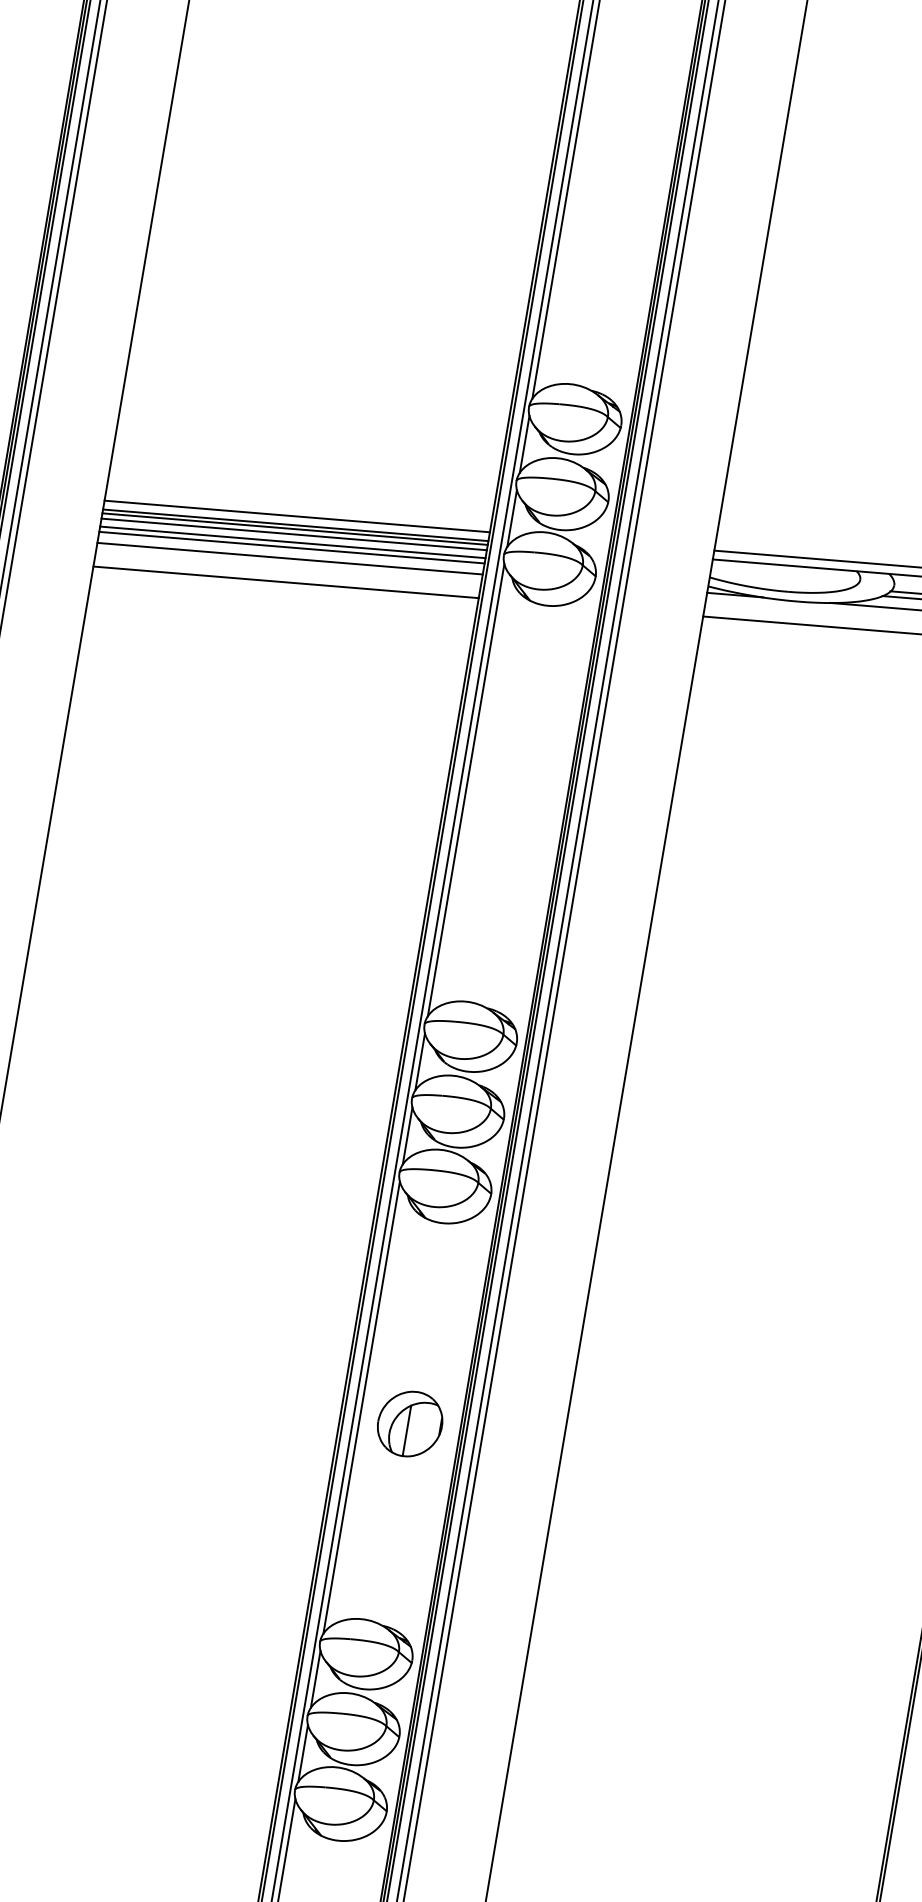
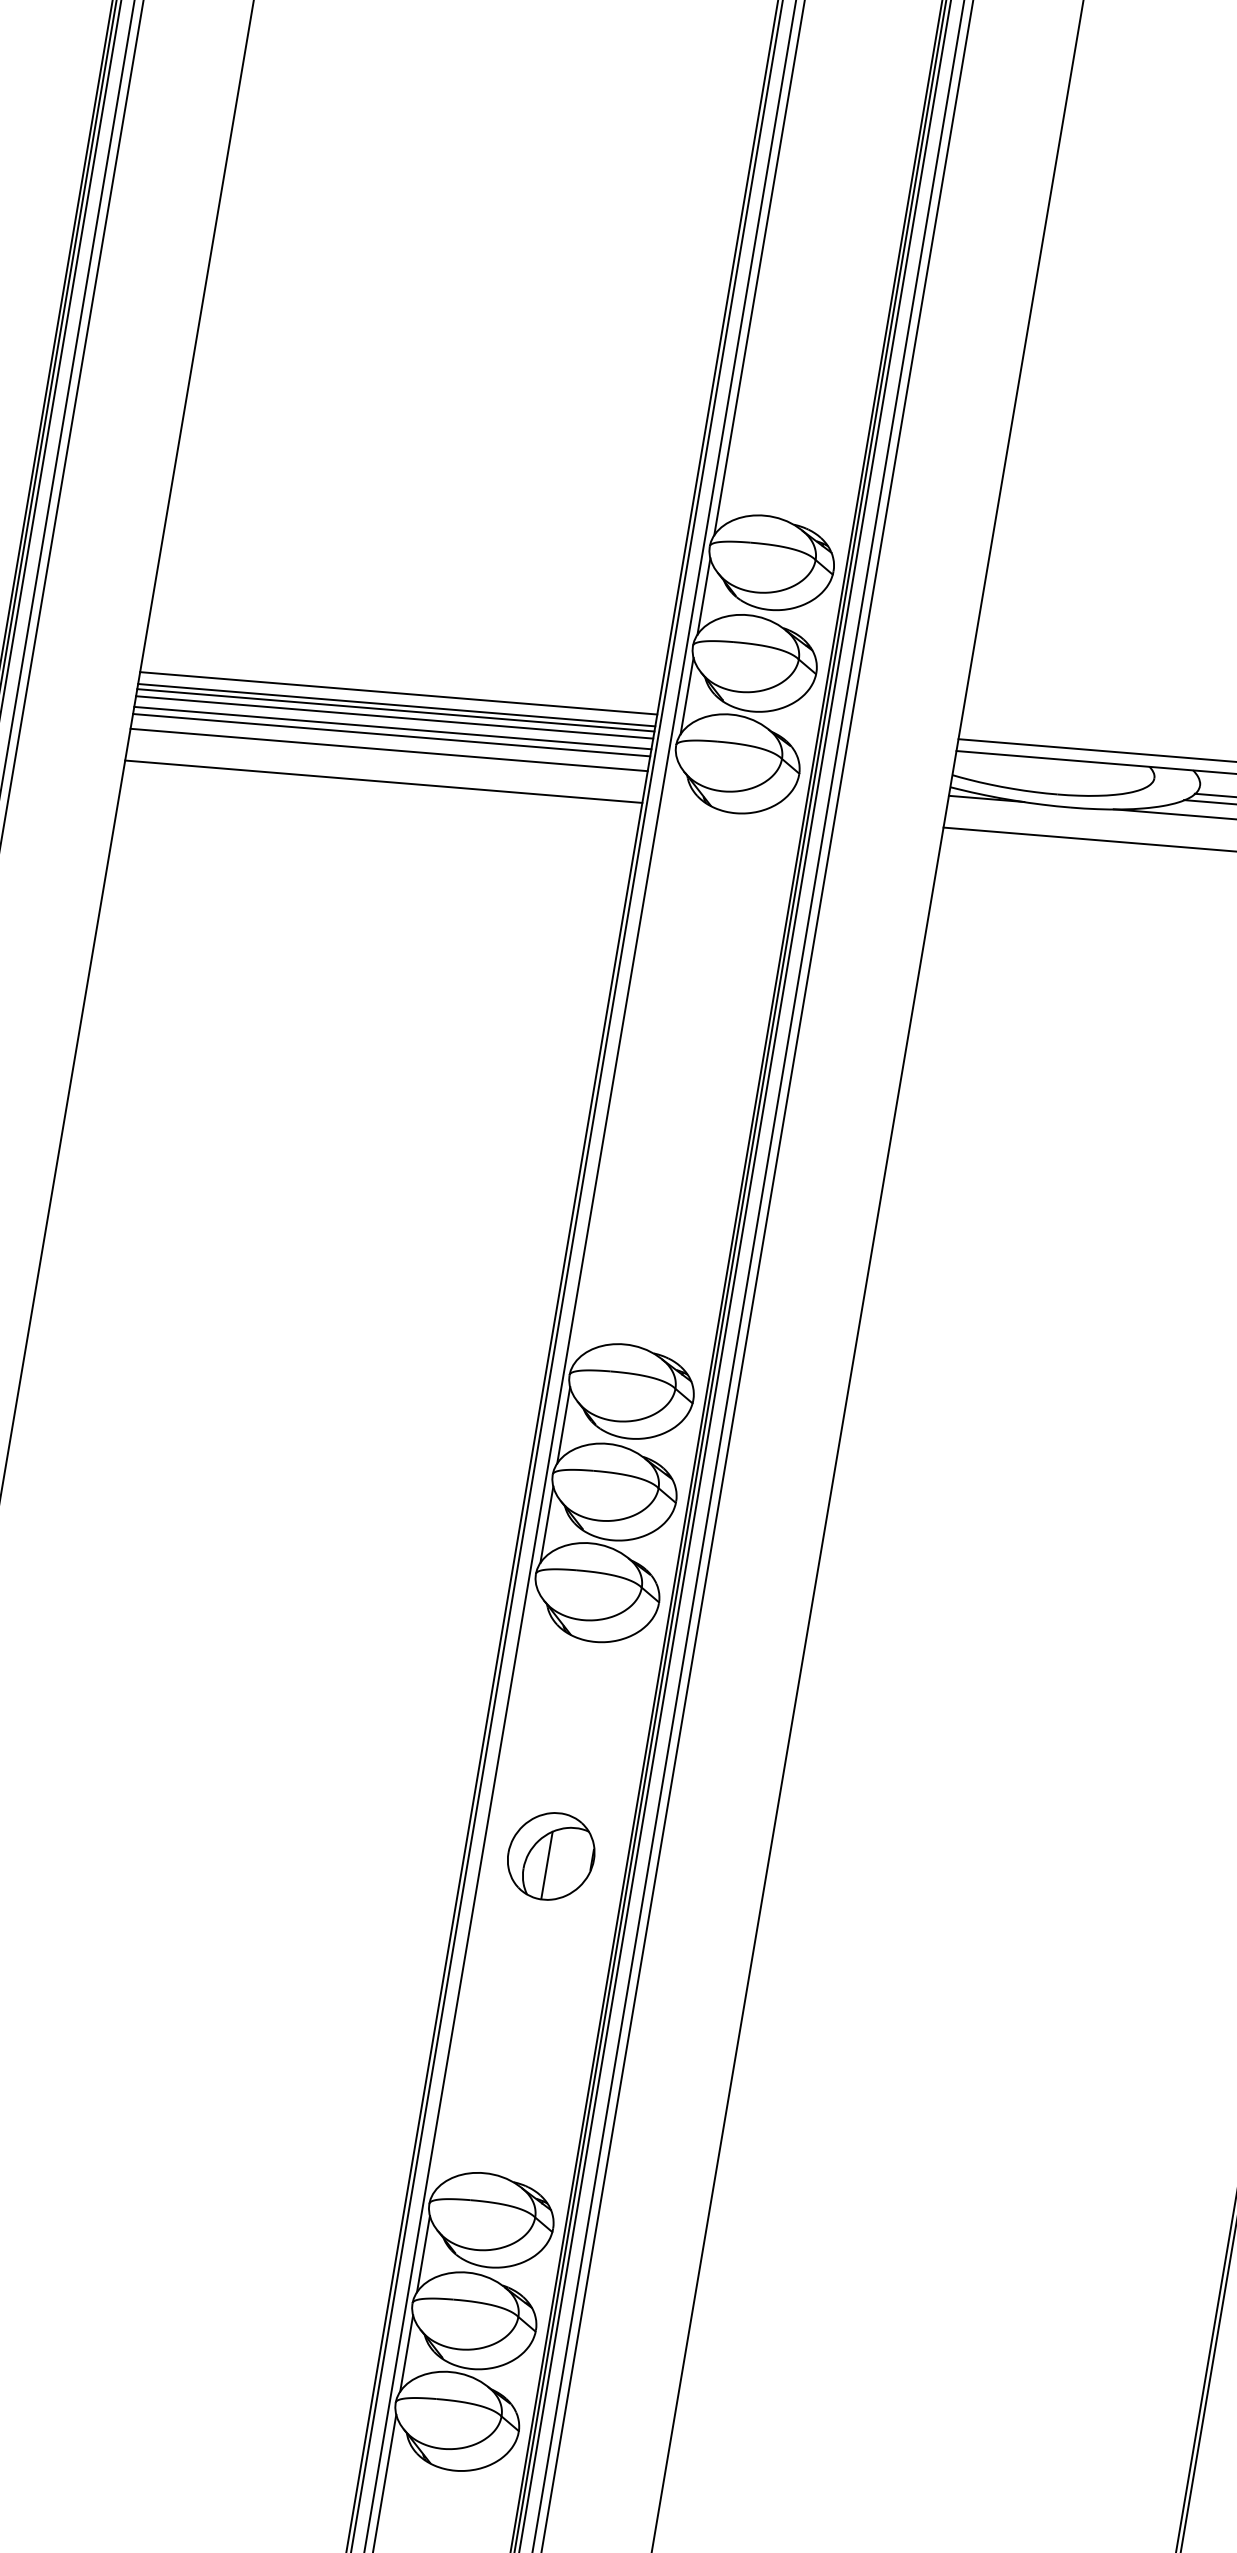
line: (466, 790) -> (625, 1060), removed
line: (361, 1407) -> (484, 1888), removed
part: (410, 1424) -> (551, 1856), moved

